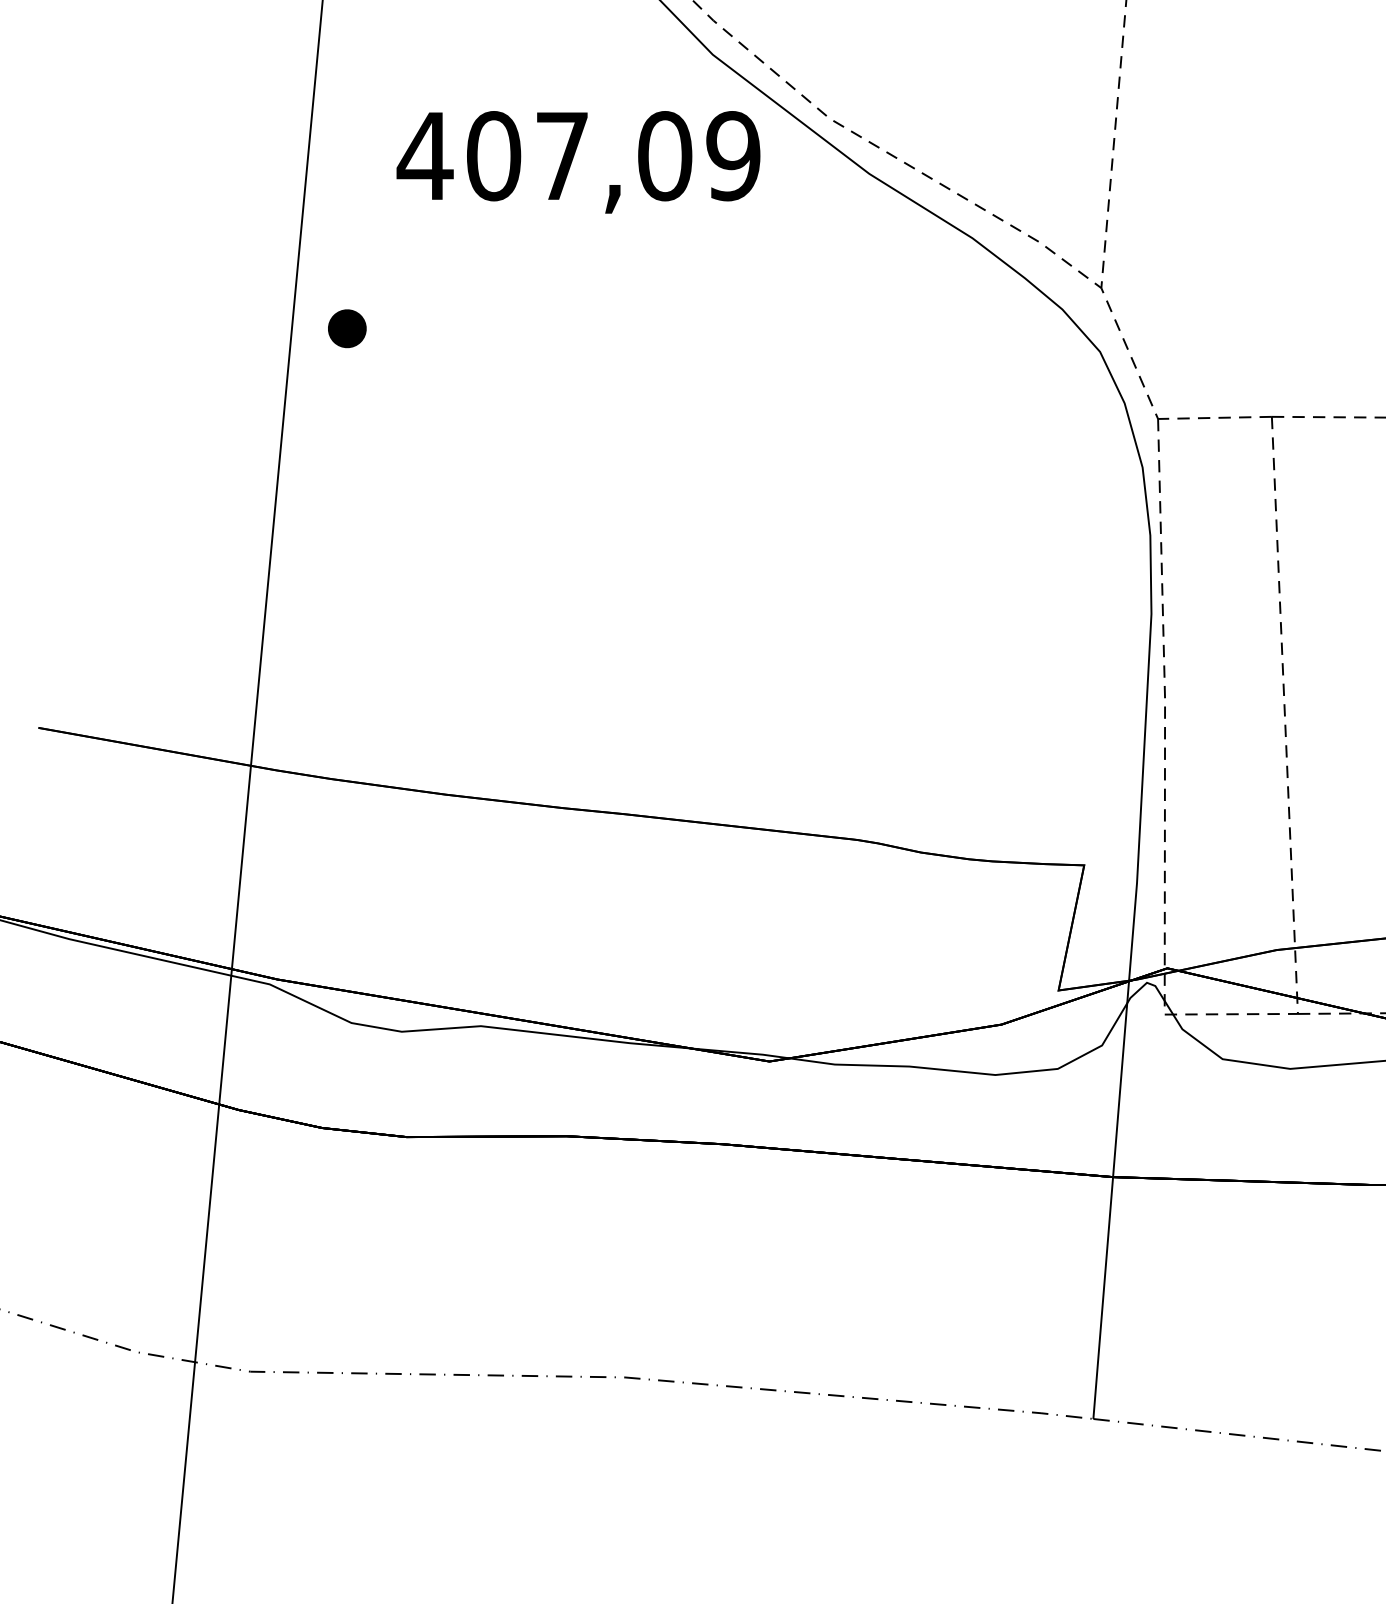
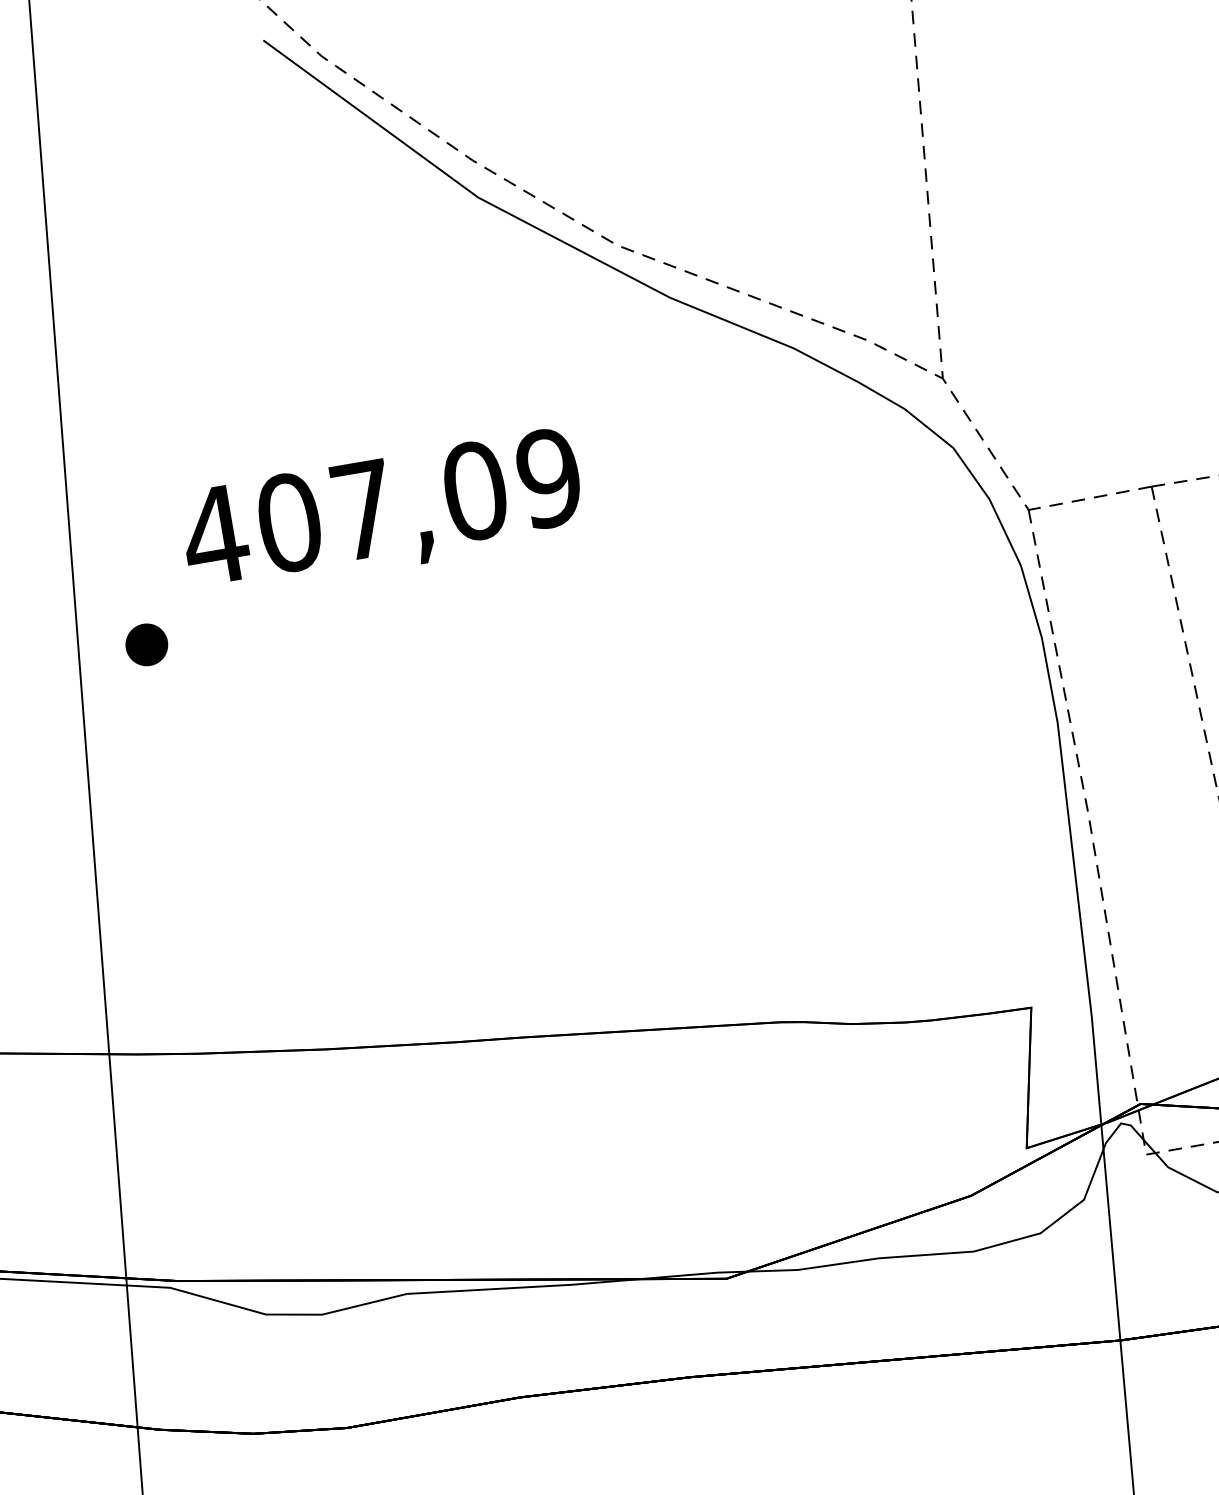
text: (578, 162) -> (382, 513), moved
part: (347, 328) -> (146, 644), moved

